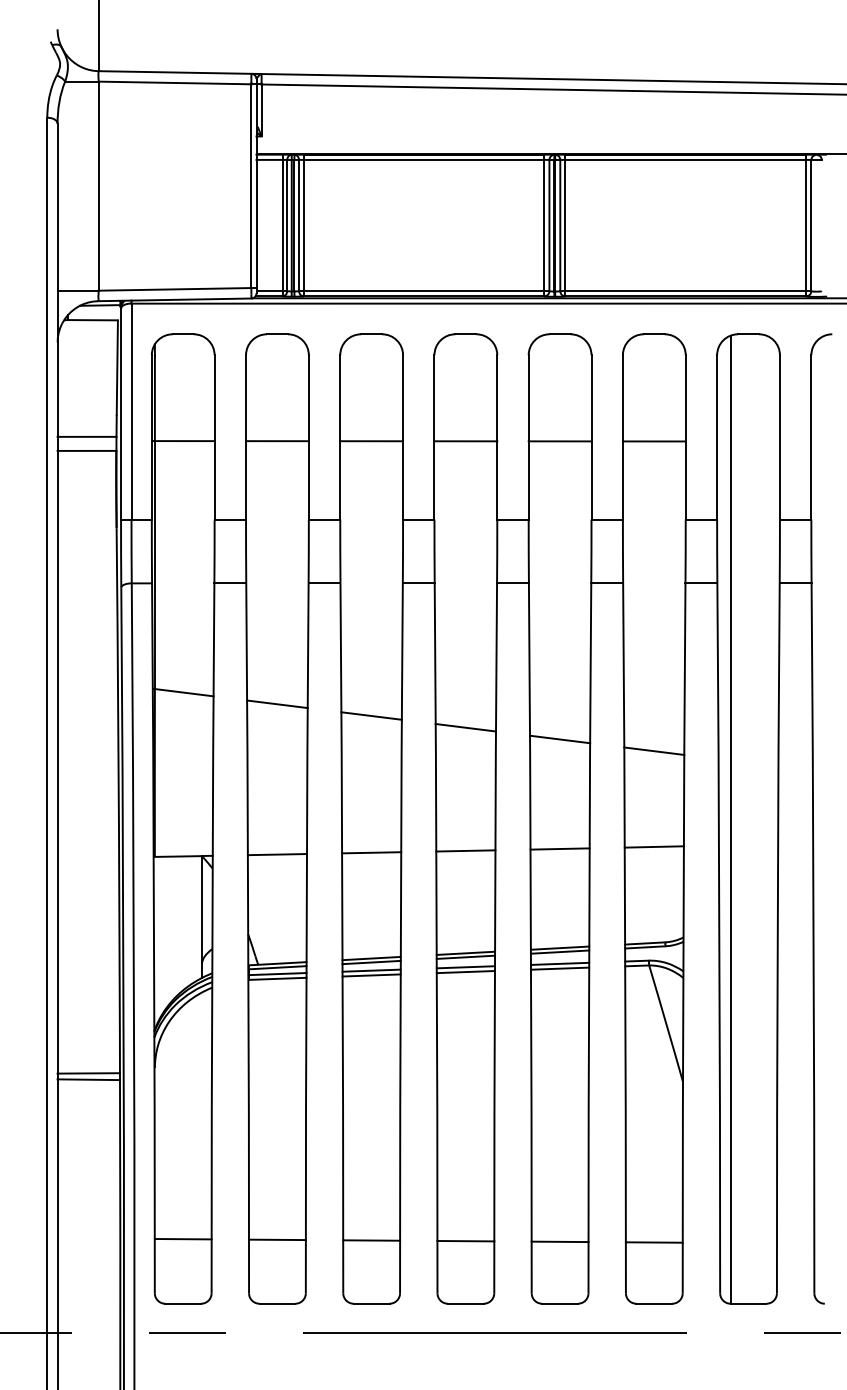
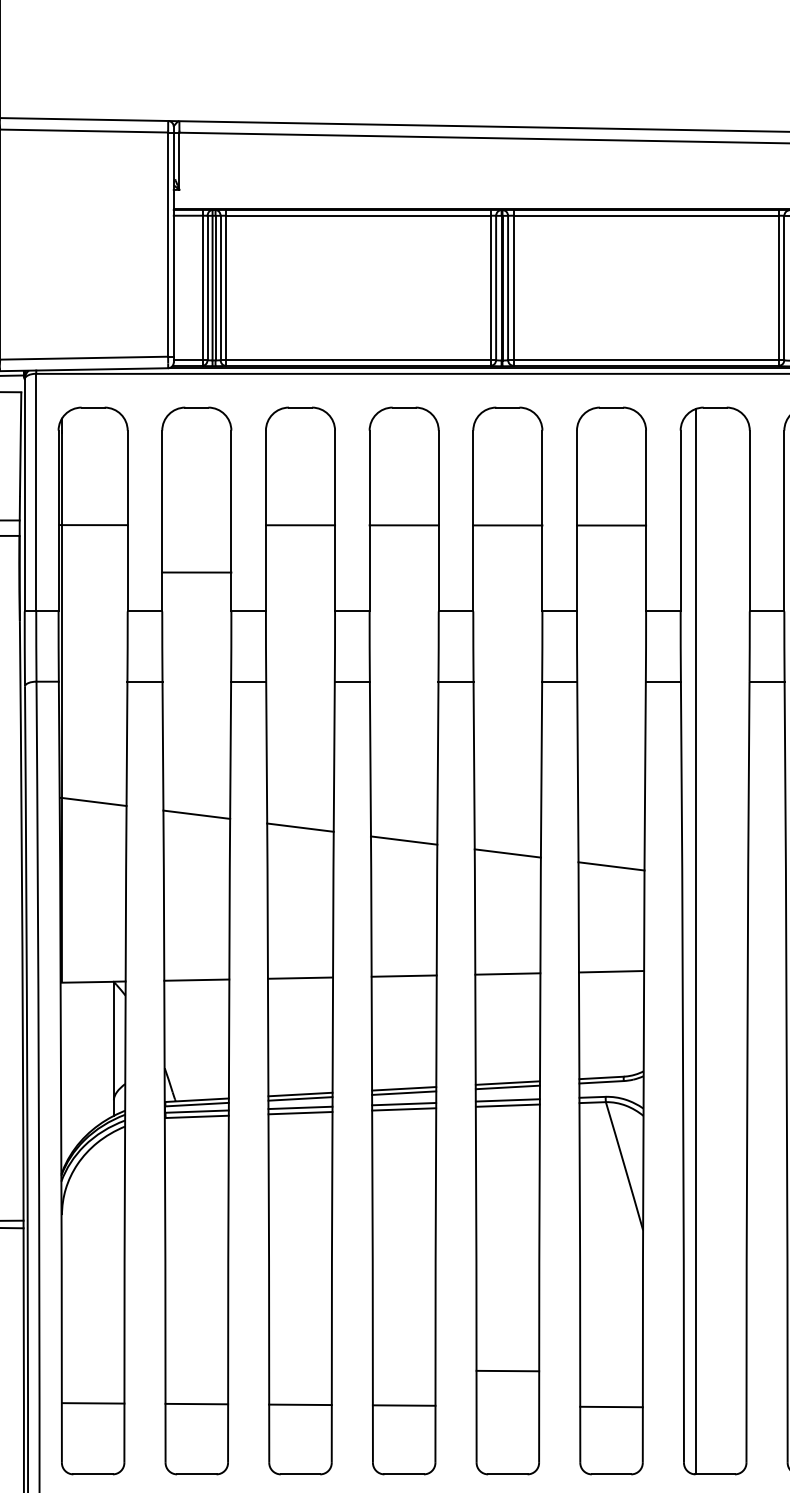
line: (277, 441) -> (196, 572), moved
line: (559, 1241) -> (507, 1370), moved

